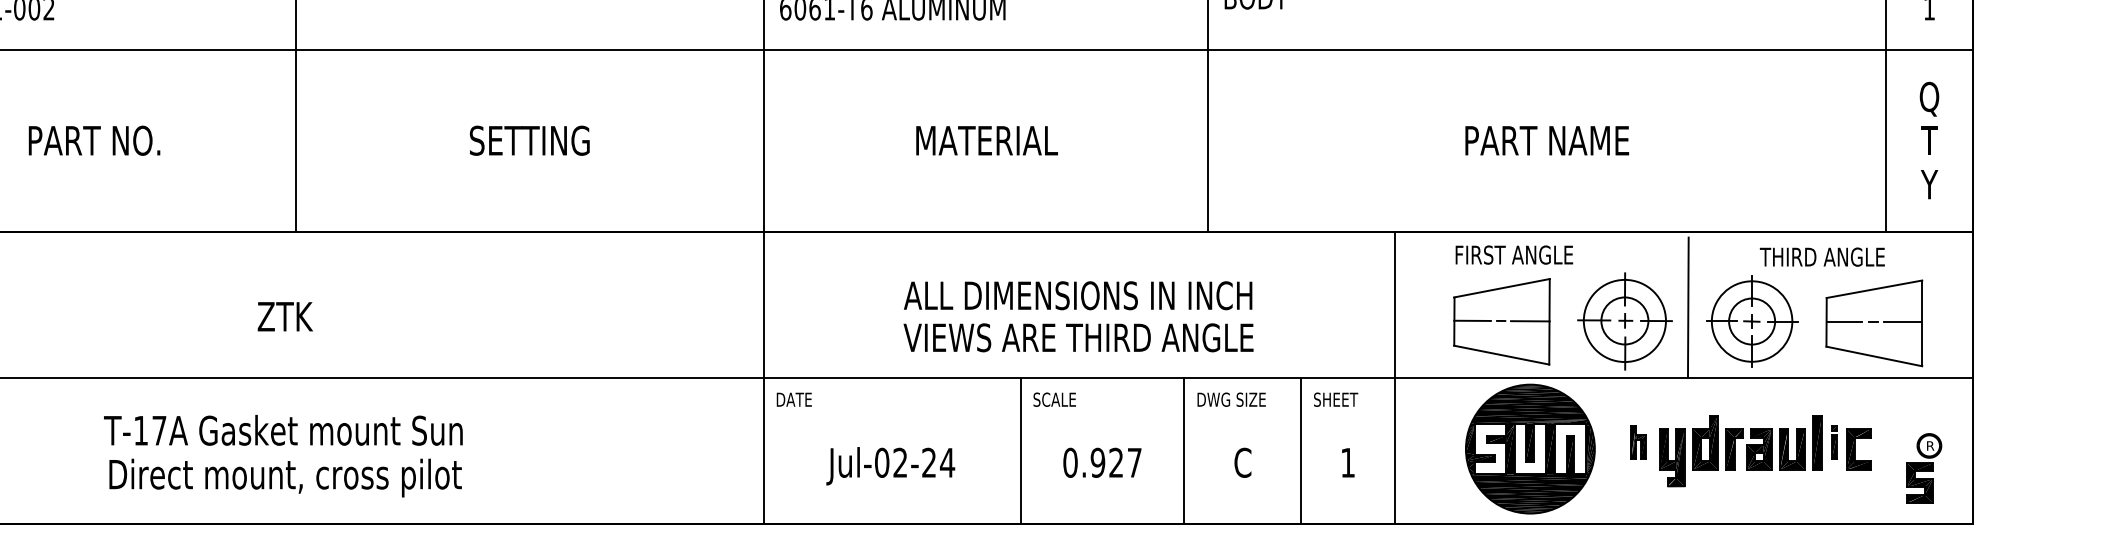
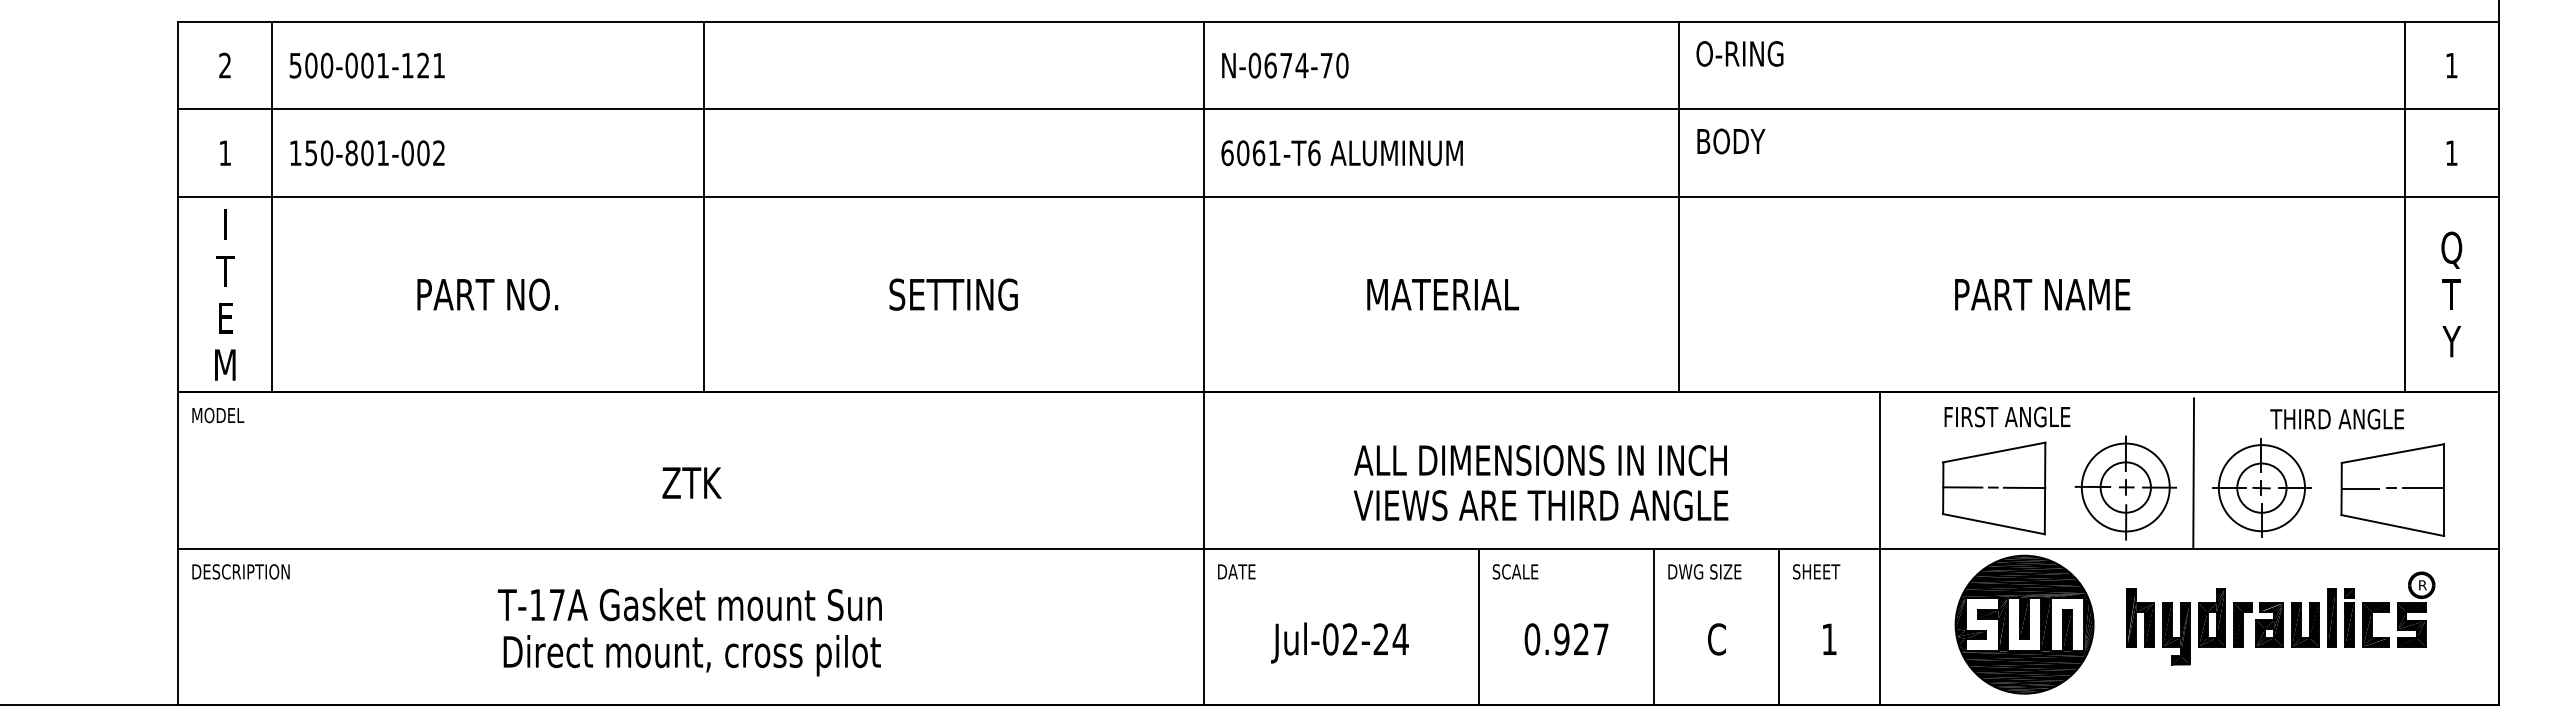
part: (1638, 442) -> (2140, 617), size x1.67
part: (1833, 442) -> (2349, 617), size x1.67
part: (1924, 468) -> (2416, 609), moved

